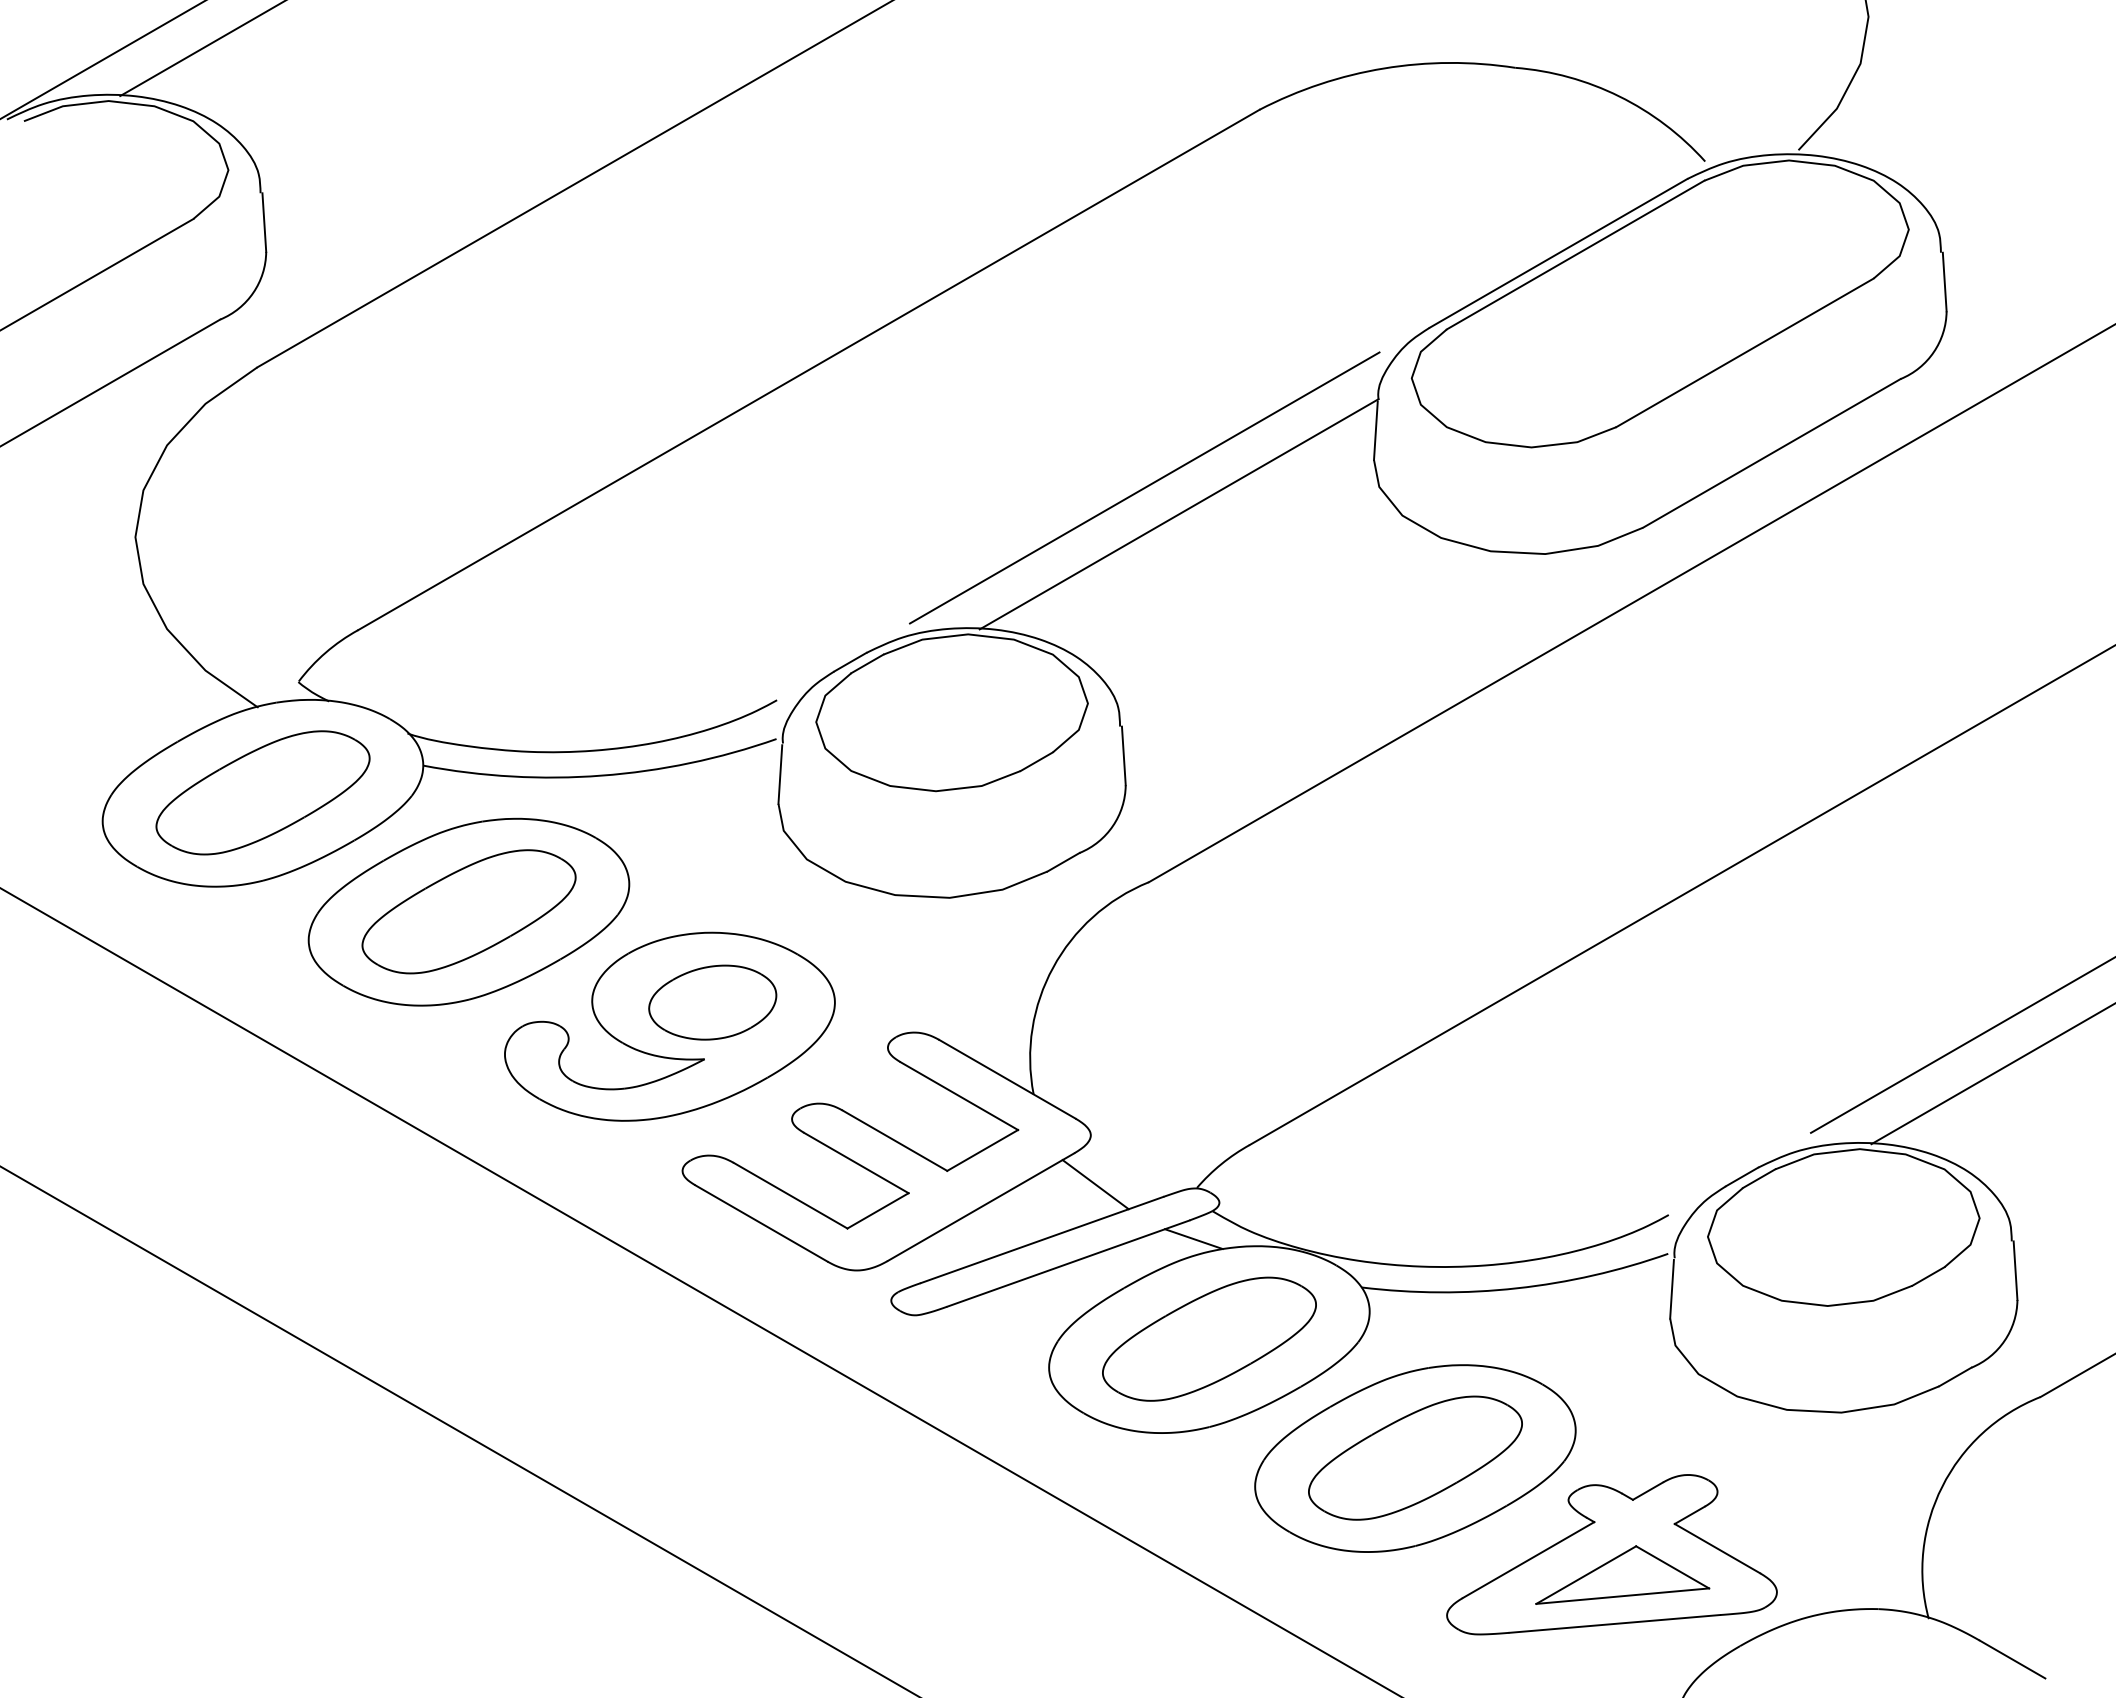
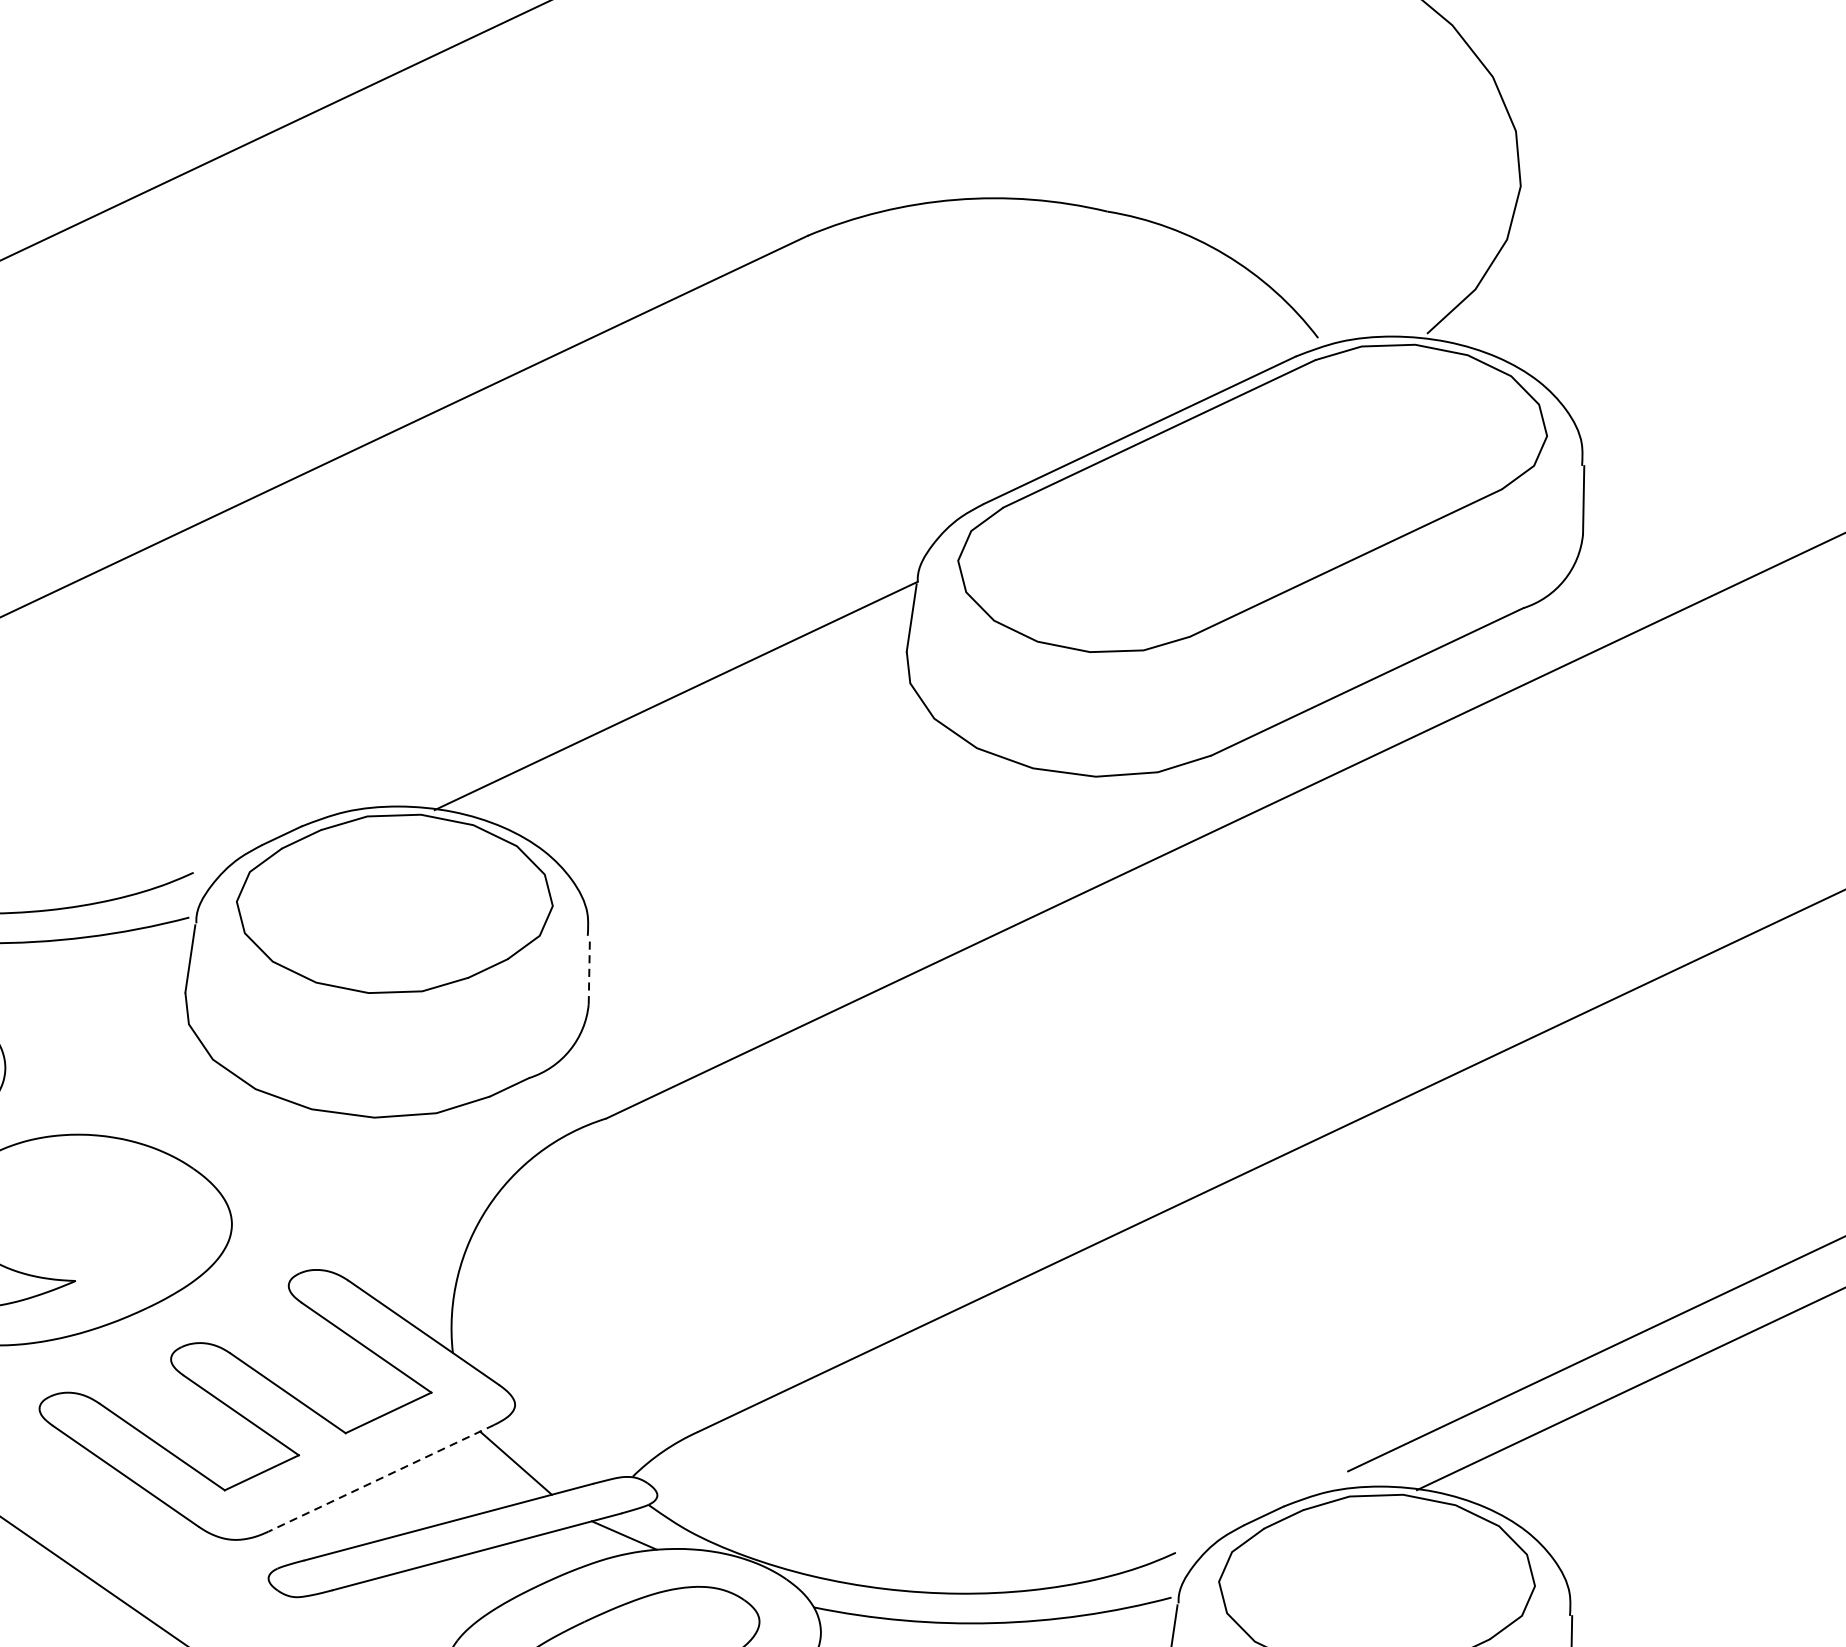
line: (1144, 487) -> (638, 661), removed
line: (1123, 755) -> (588, 969), solid -> dashed
part: (712, 1002) -> (90, 1216), removed
line: (981, 1207) -> (381, 1478), solid -> dashed

